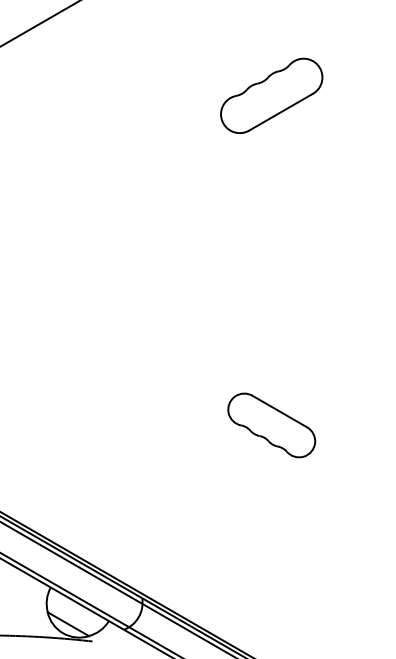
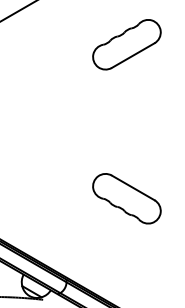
part: (270, 95) -> (126, 44), size x1.43
part: (270, 424) -> (126, 198), size x1.67

